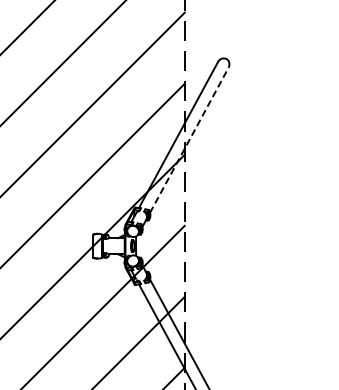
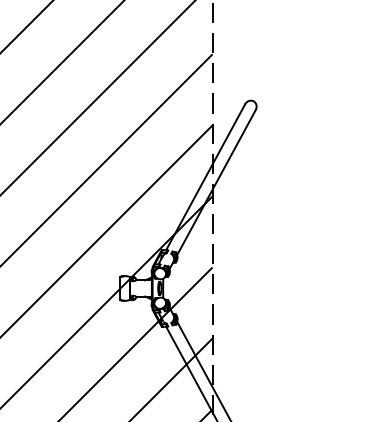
line: (189, 140) -> (216, 182), dashed -> solid

